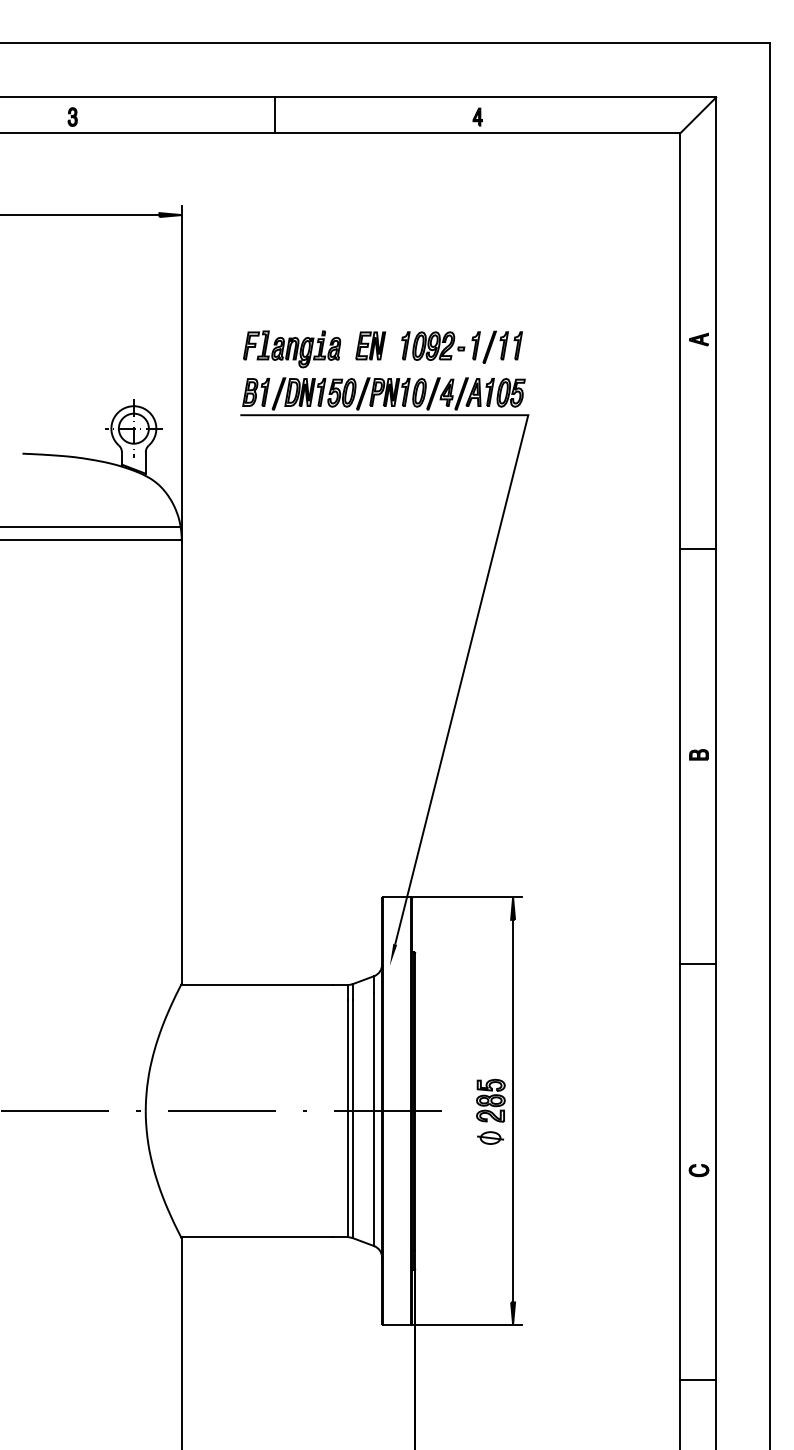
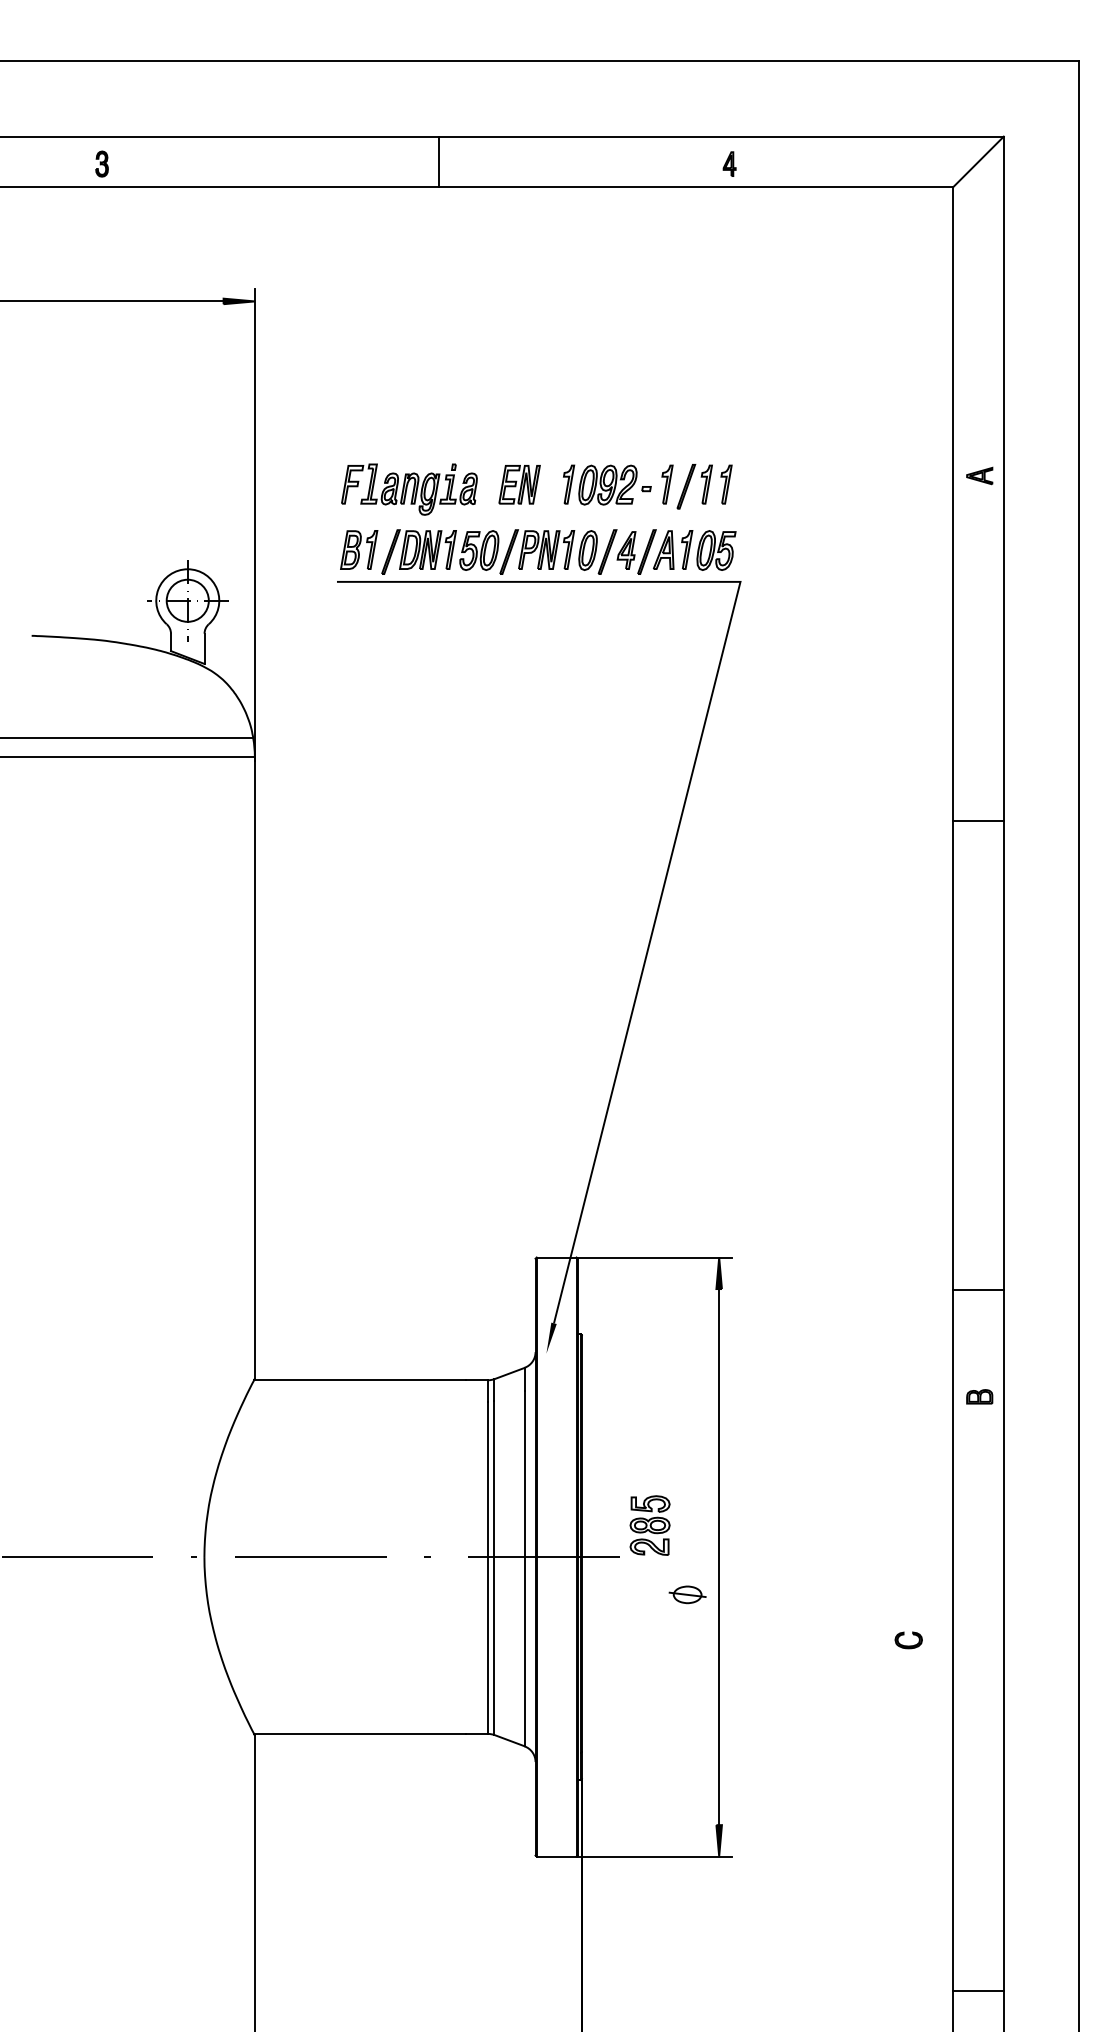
line: (274, 115) -> (438, 161), moved
part: (477, 116) -> (729, 163), moved
line: (698, 549) -> (978, 821), moved
part: (698, 754) -> (979, 1396), moved
line: (698, 964) -> (978, 1290), moved
part: (490, 1100) -> (649, 1525), moved
part: (698, 1170) -> (908, 1640), moved
line: (698, 1379) -> (978, 1990), moved

